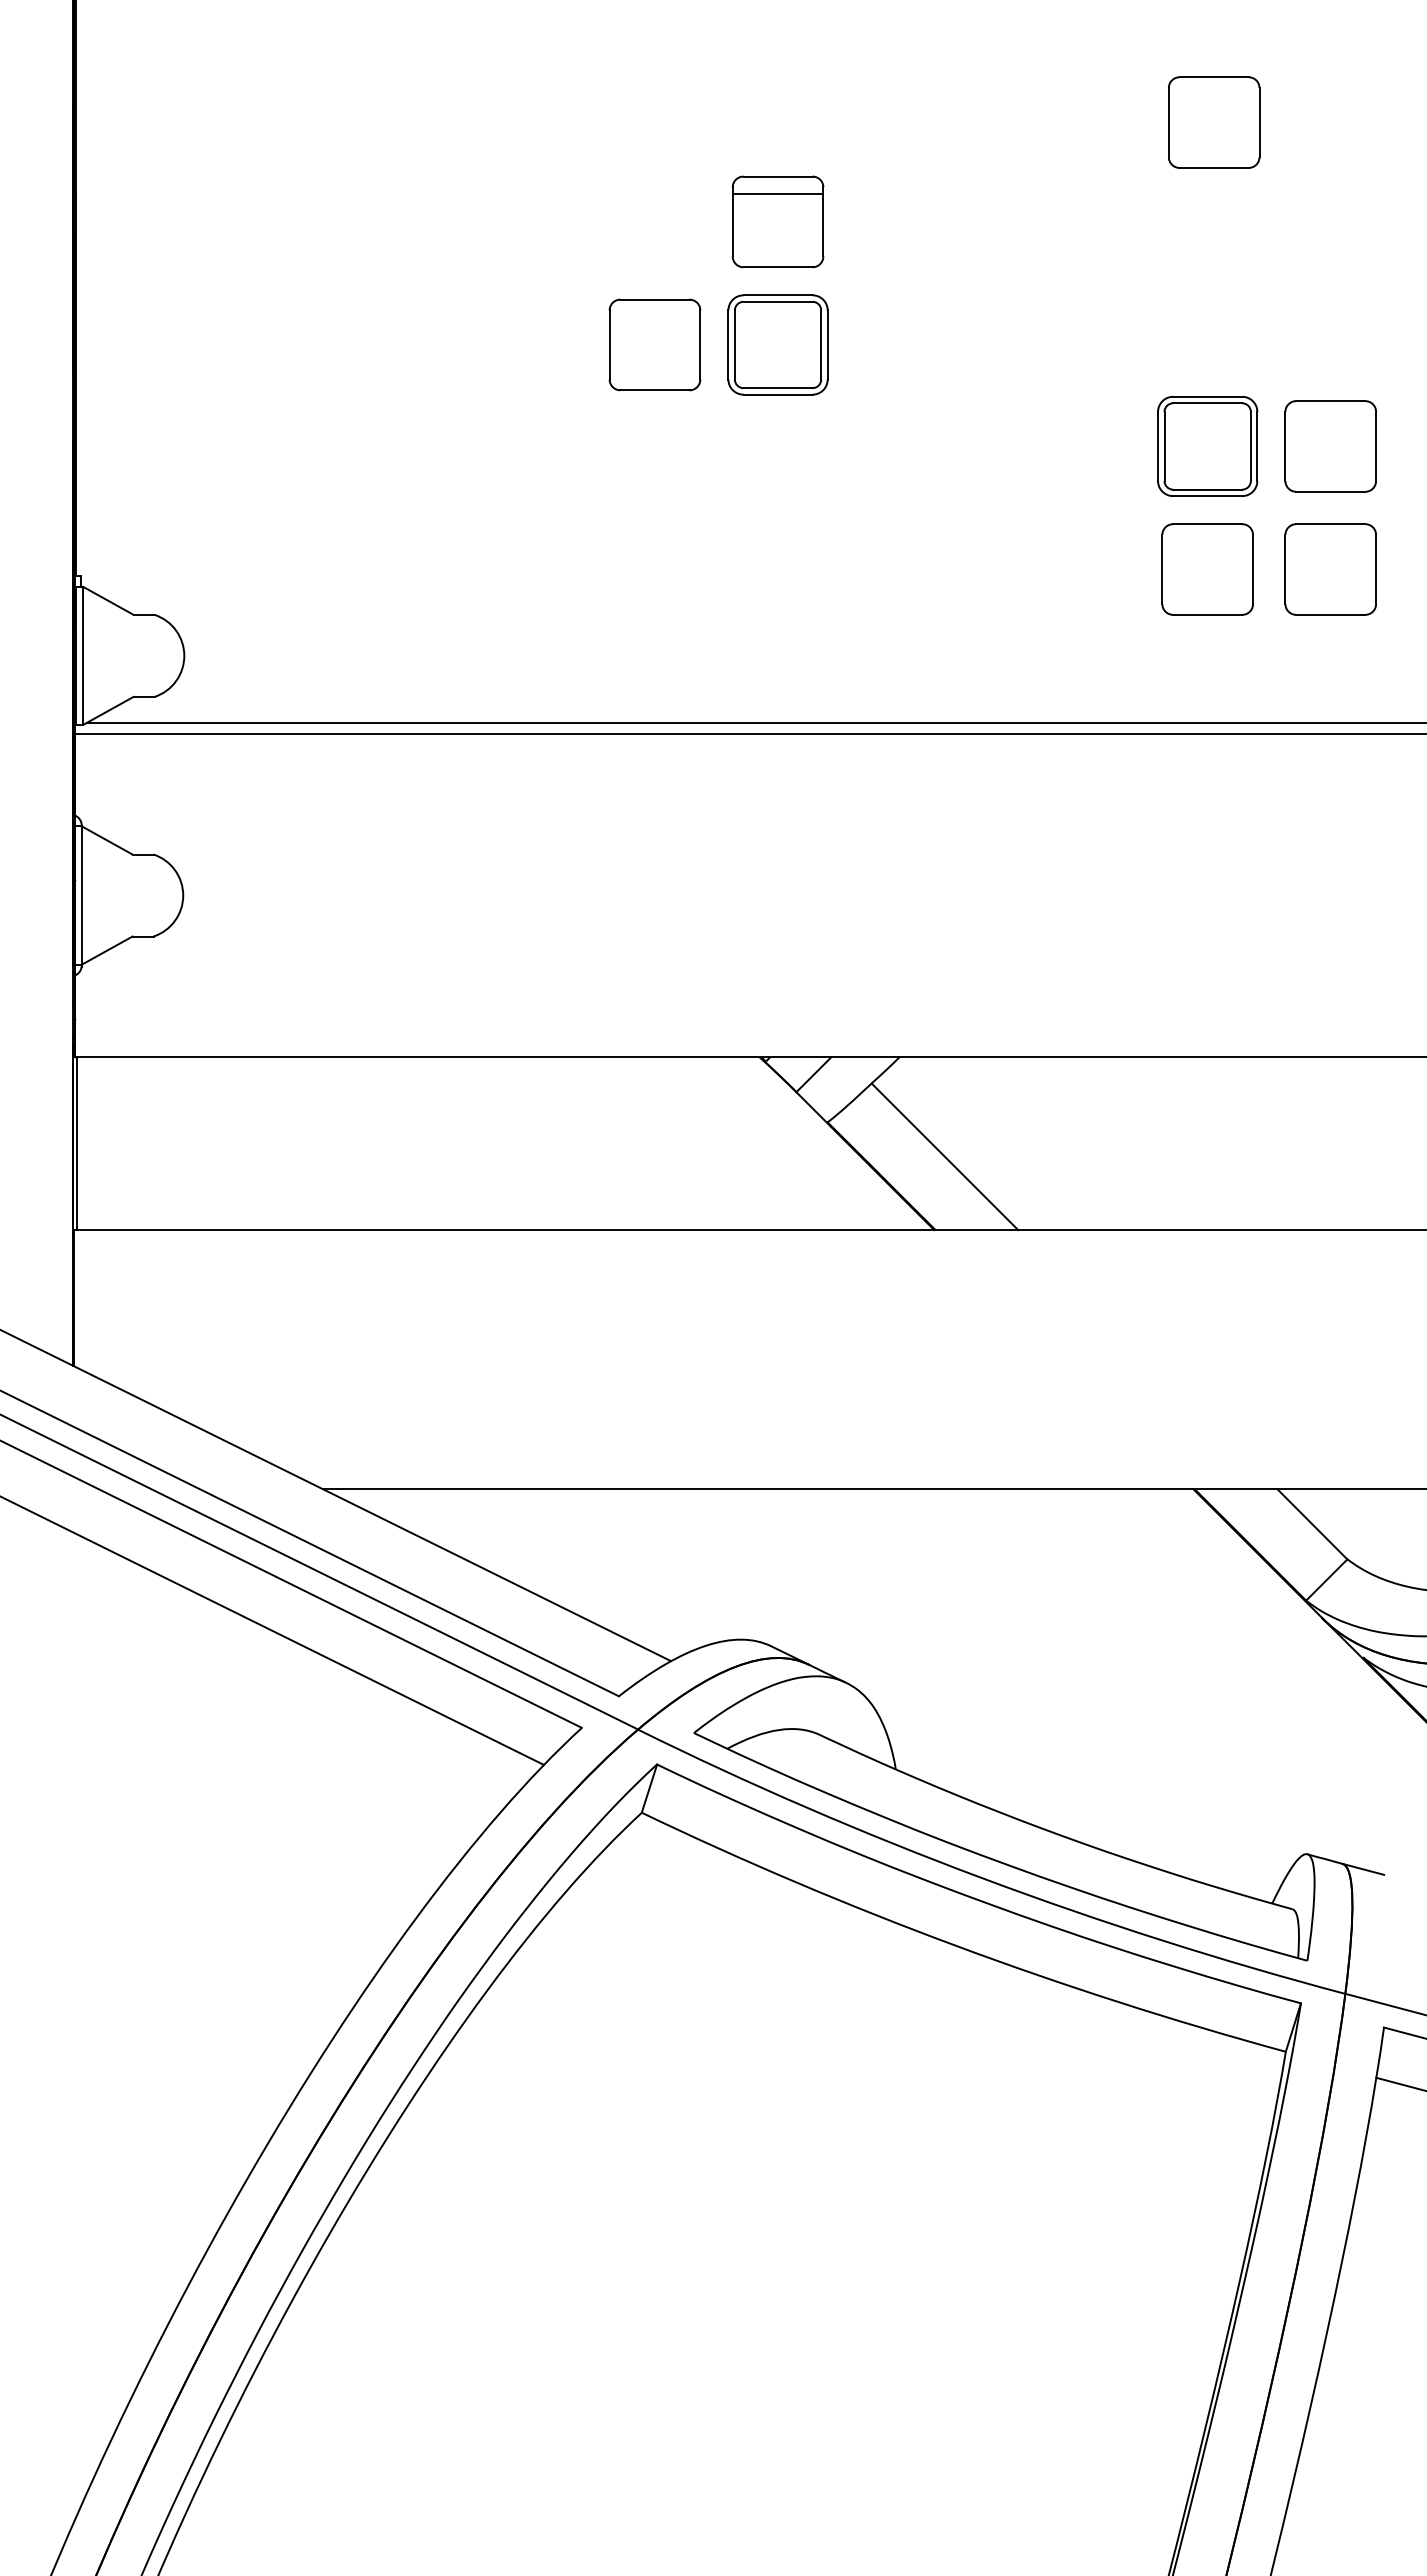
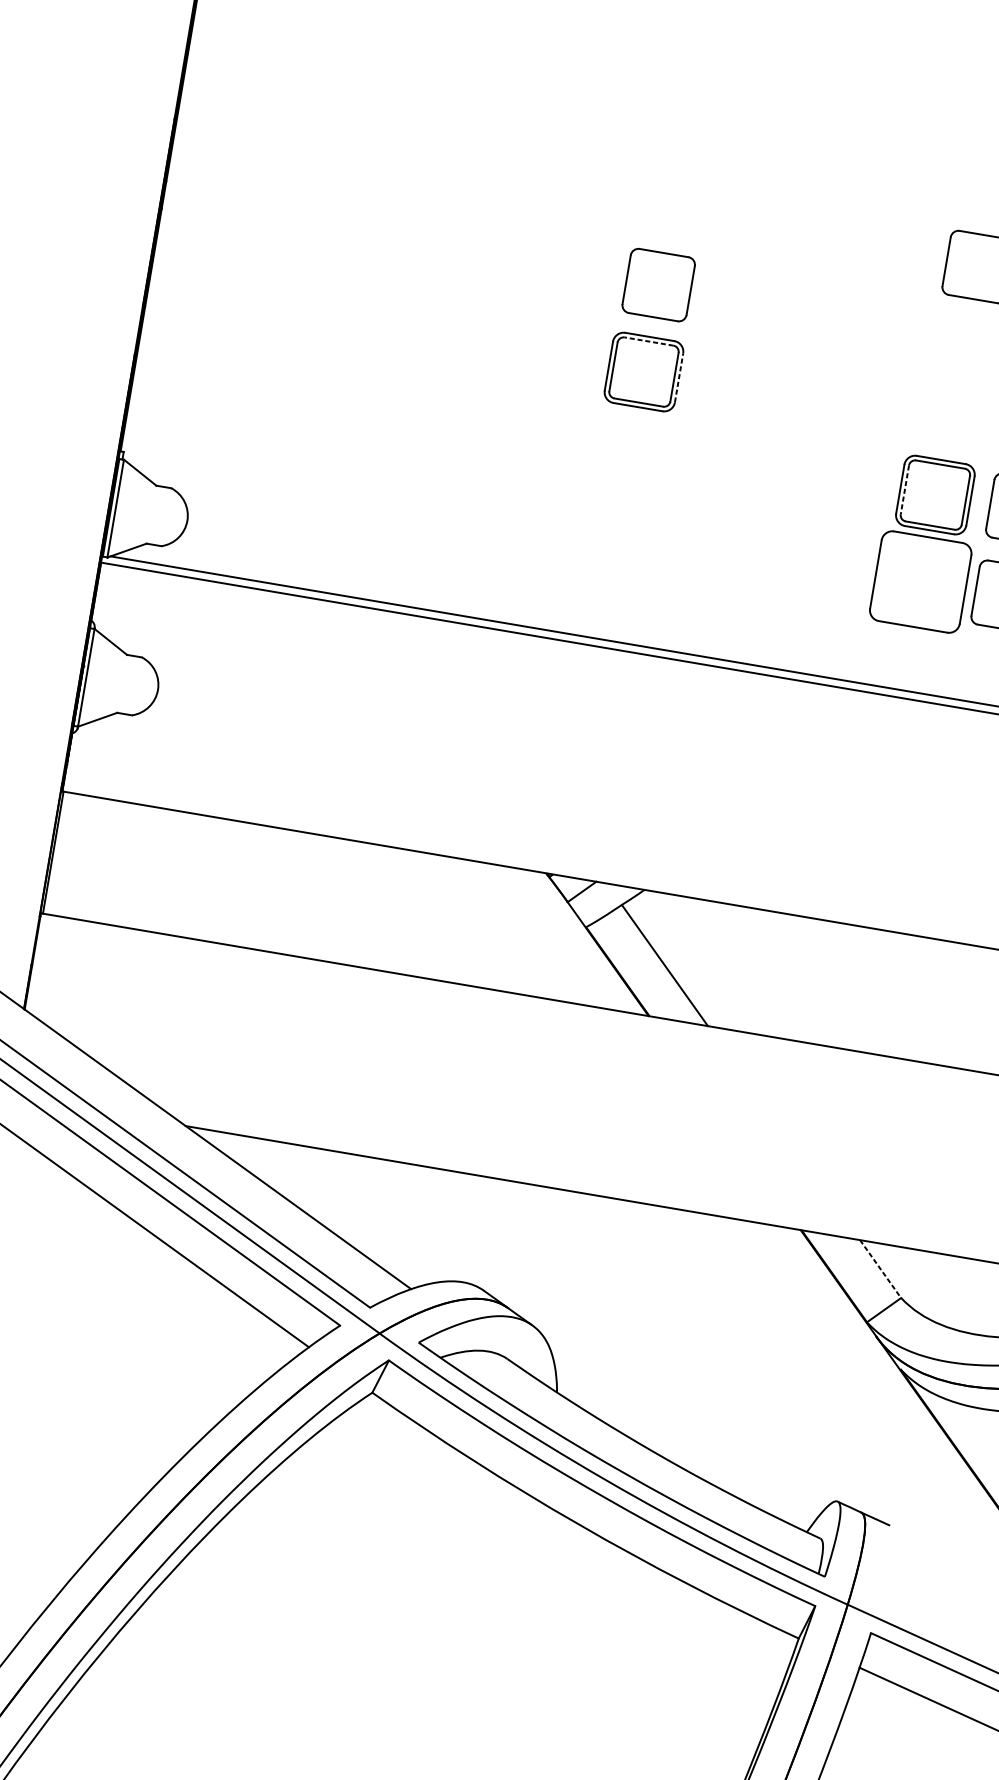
line: (777, 193) -> (661, 264), removed
line: (778, 301) -> (649, 341), solid -> dashed
part: (654, 344) -> (556, 356), removed
line: (827, 344) -> (678, 377), solid -> dashed
line: (1164, 446) -> (904, 489), solid -> dashed
part: (1207, 569) -> (920, 581), size x1.4
line: (1312, 1524) -> (880, 1269), solid -> dashed

